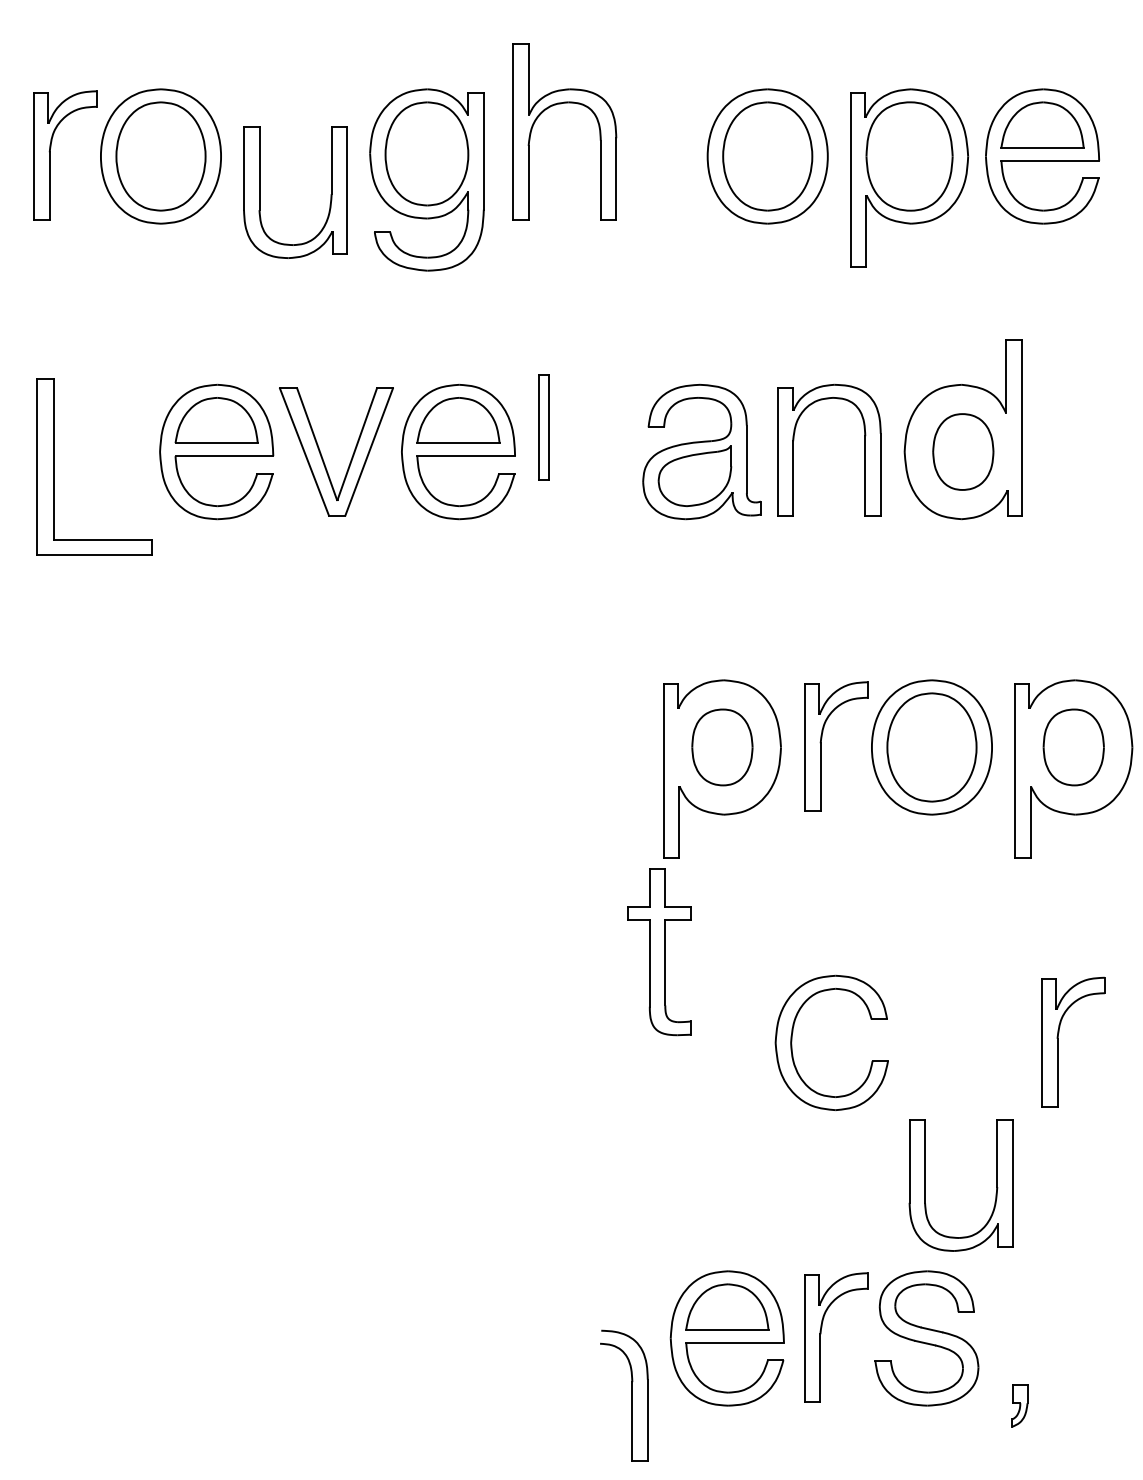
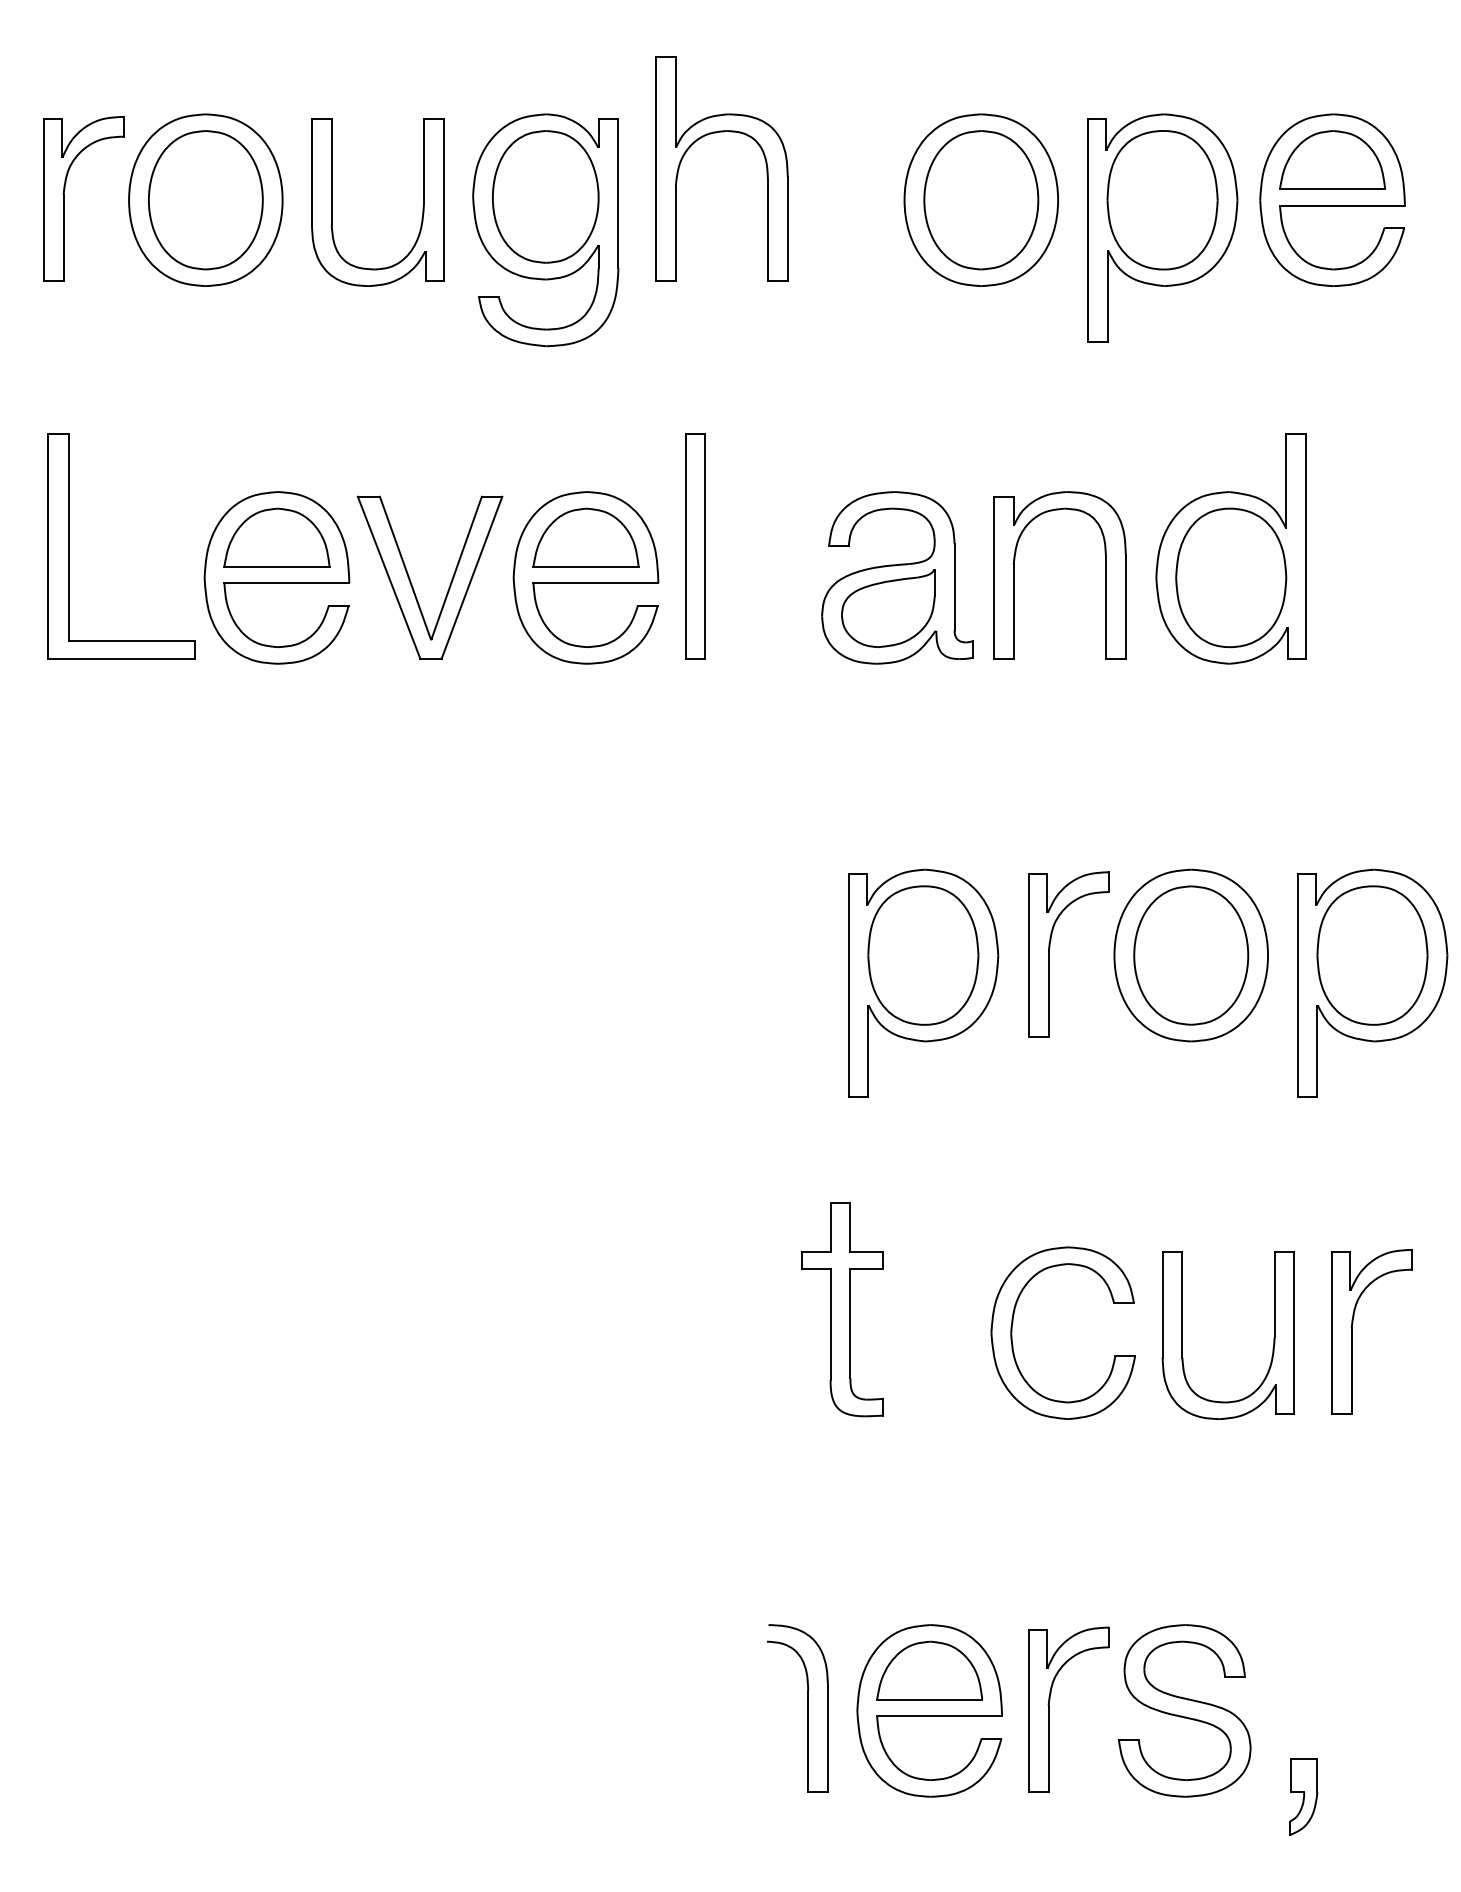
part: (260, 192) -> (332, 202), moved
part: (544, 427) -> (695, 546), size x1.67
part: (963, 451) -> (1231, 577), size x1.43
part: (54, 466) -> (69, 546), moved
part: (722, 747) -> (923, 955), size x1.43
part: (1073, 747) -> (1372, 955), size x1.43
part: (659, 951) -> (842, 1309), moved
part: (925, 1185) -> (1182, 1335), moved
part: (631, 1396) -> (807, 1708), moved
part: (1019, 1405) -> (1303, 1796), size x1.43

